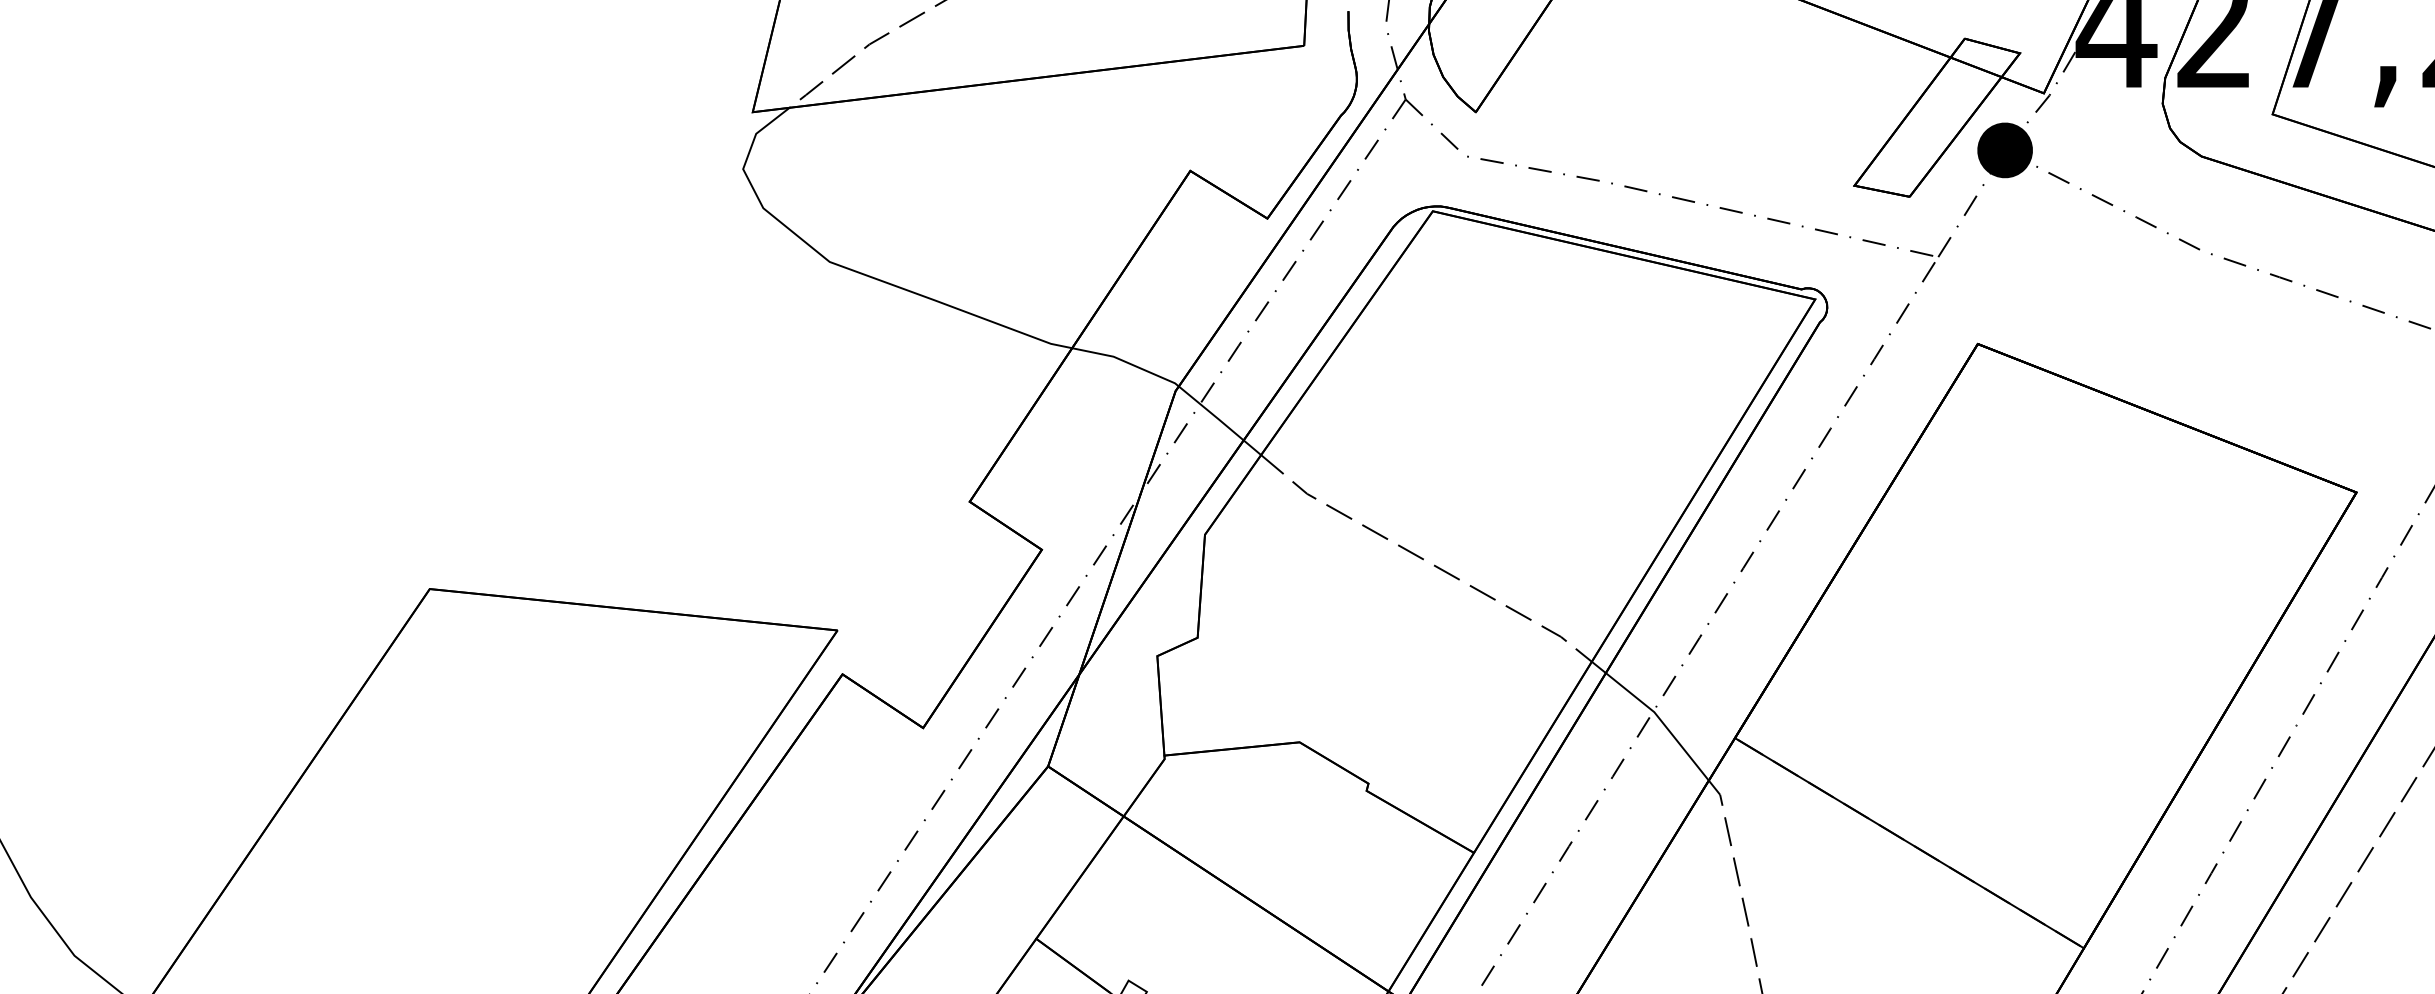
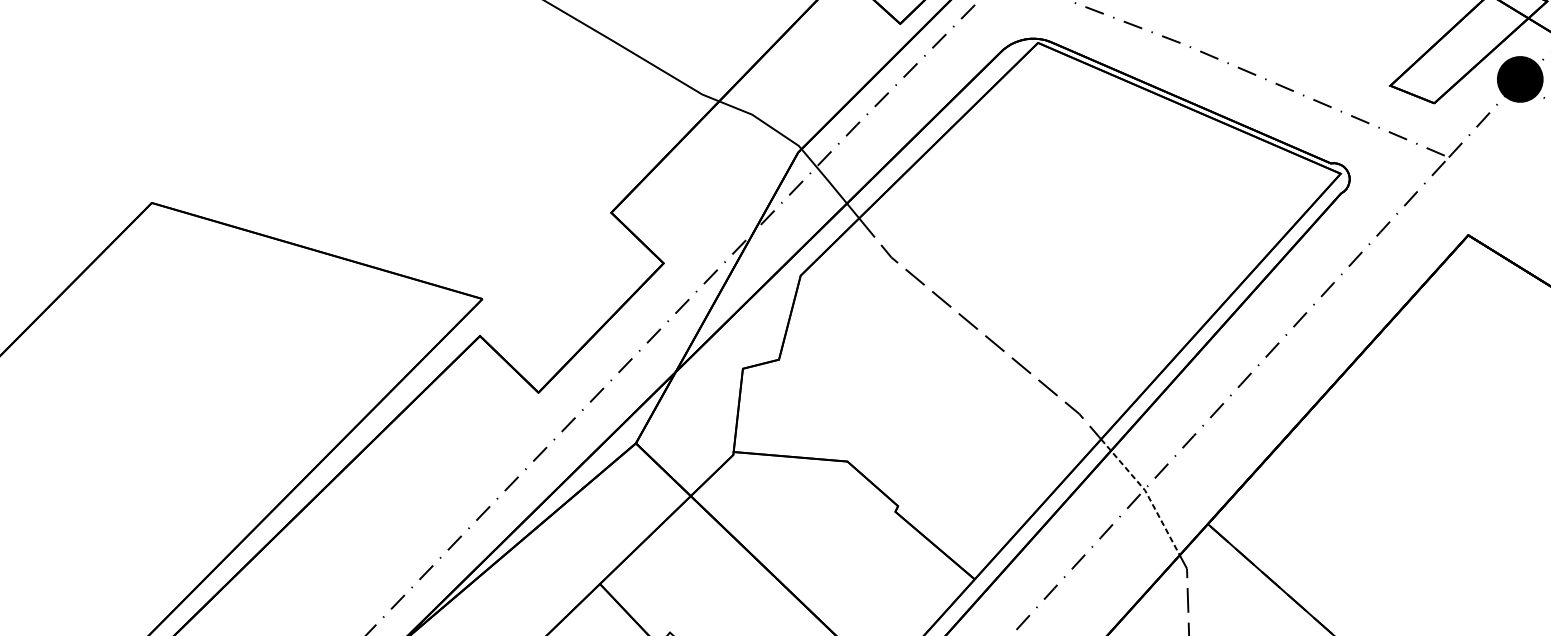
line: (1656, 714) -> (1146, 492), solid -> dashed

